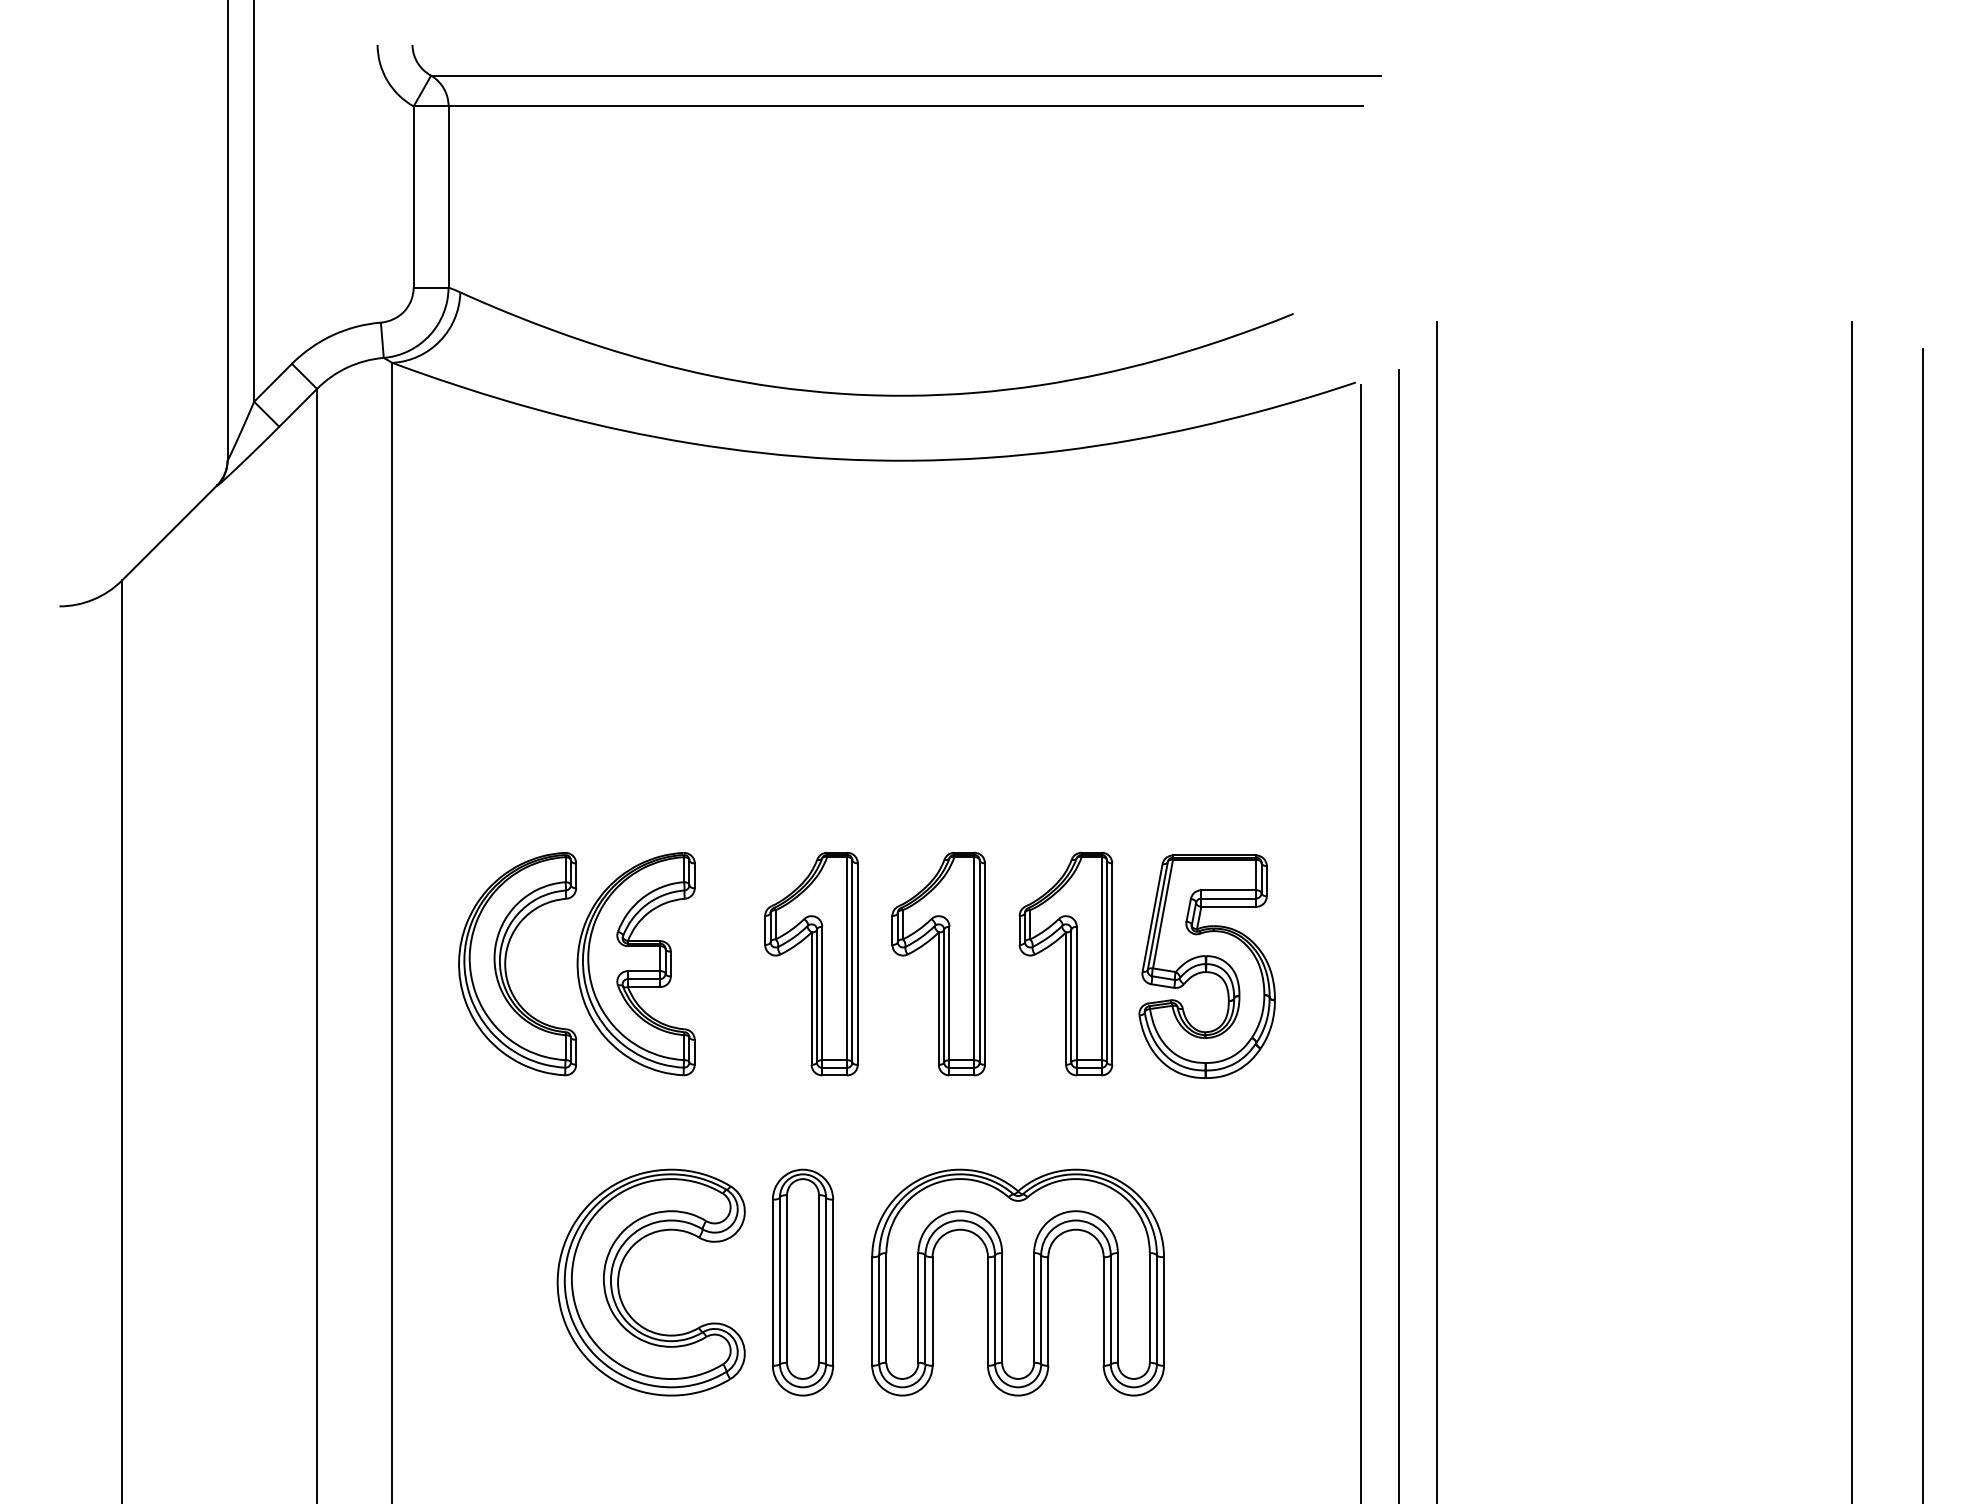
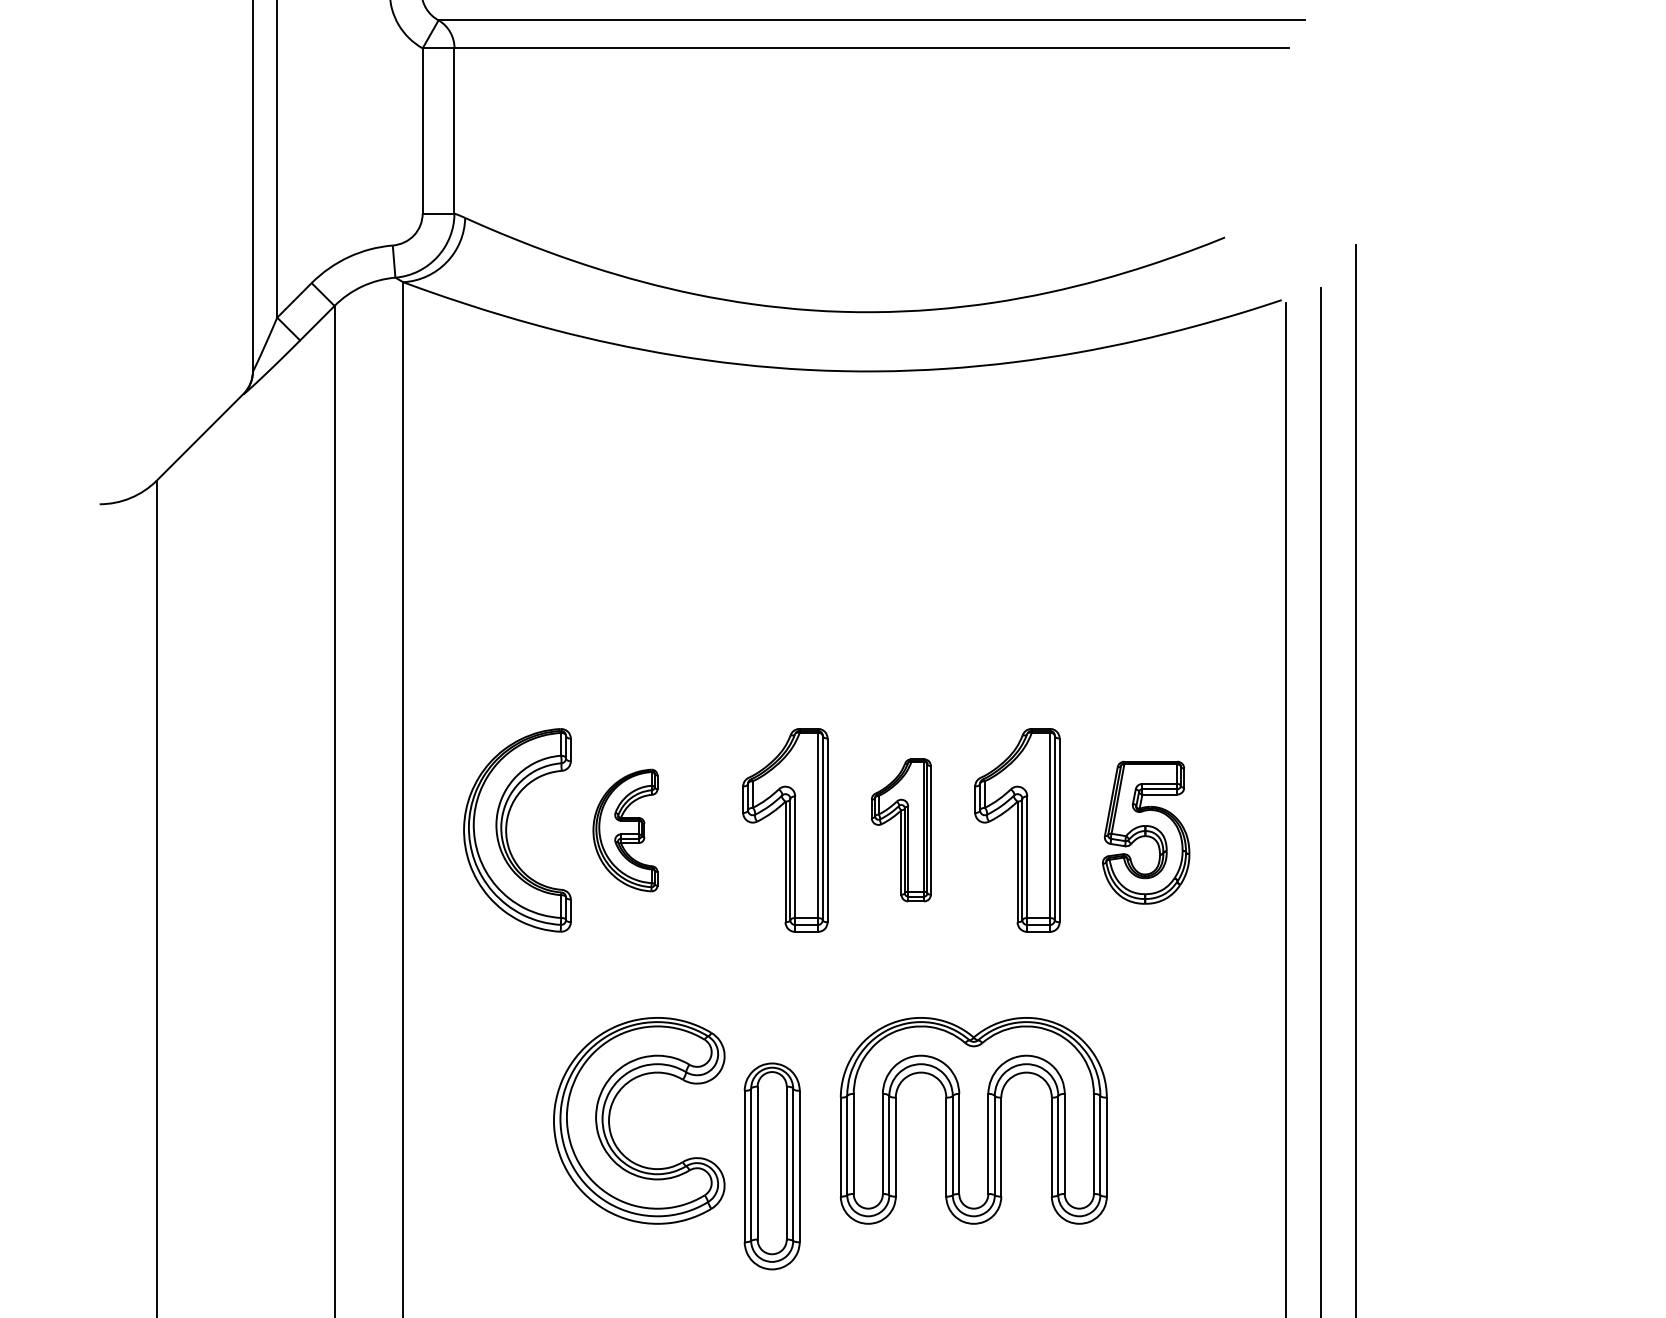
part: (938, 963) -> (901, 829), size x0.7
part: (635, 964) -> (624, 830), size x0.6
part: (1206, 966) -> (1145, 832), size x0.7
part: (803, 1282) -> (772, 1166), moved

